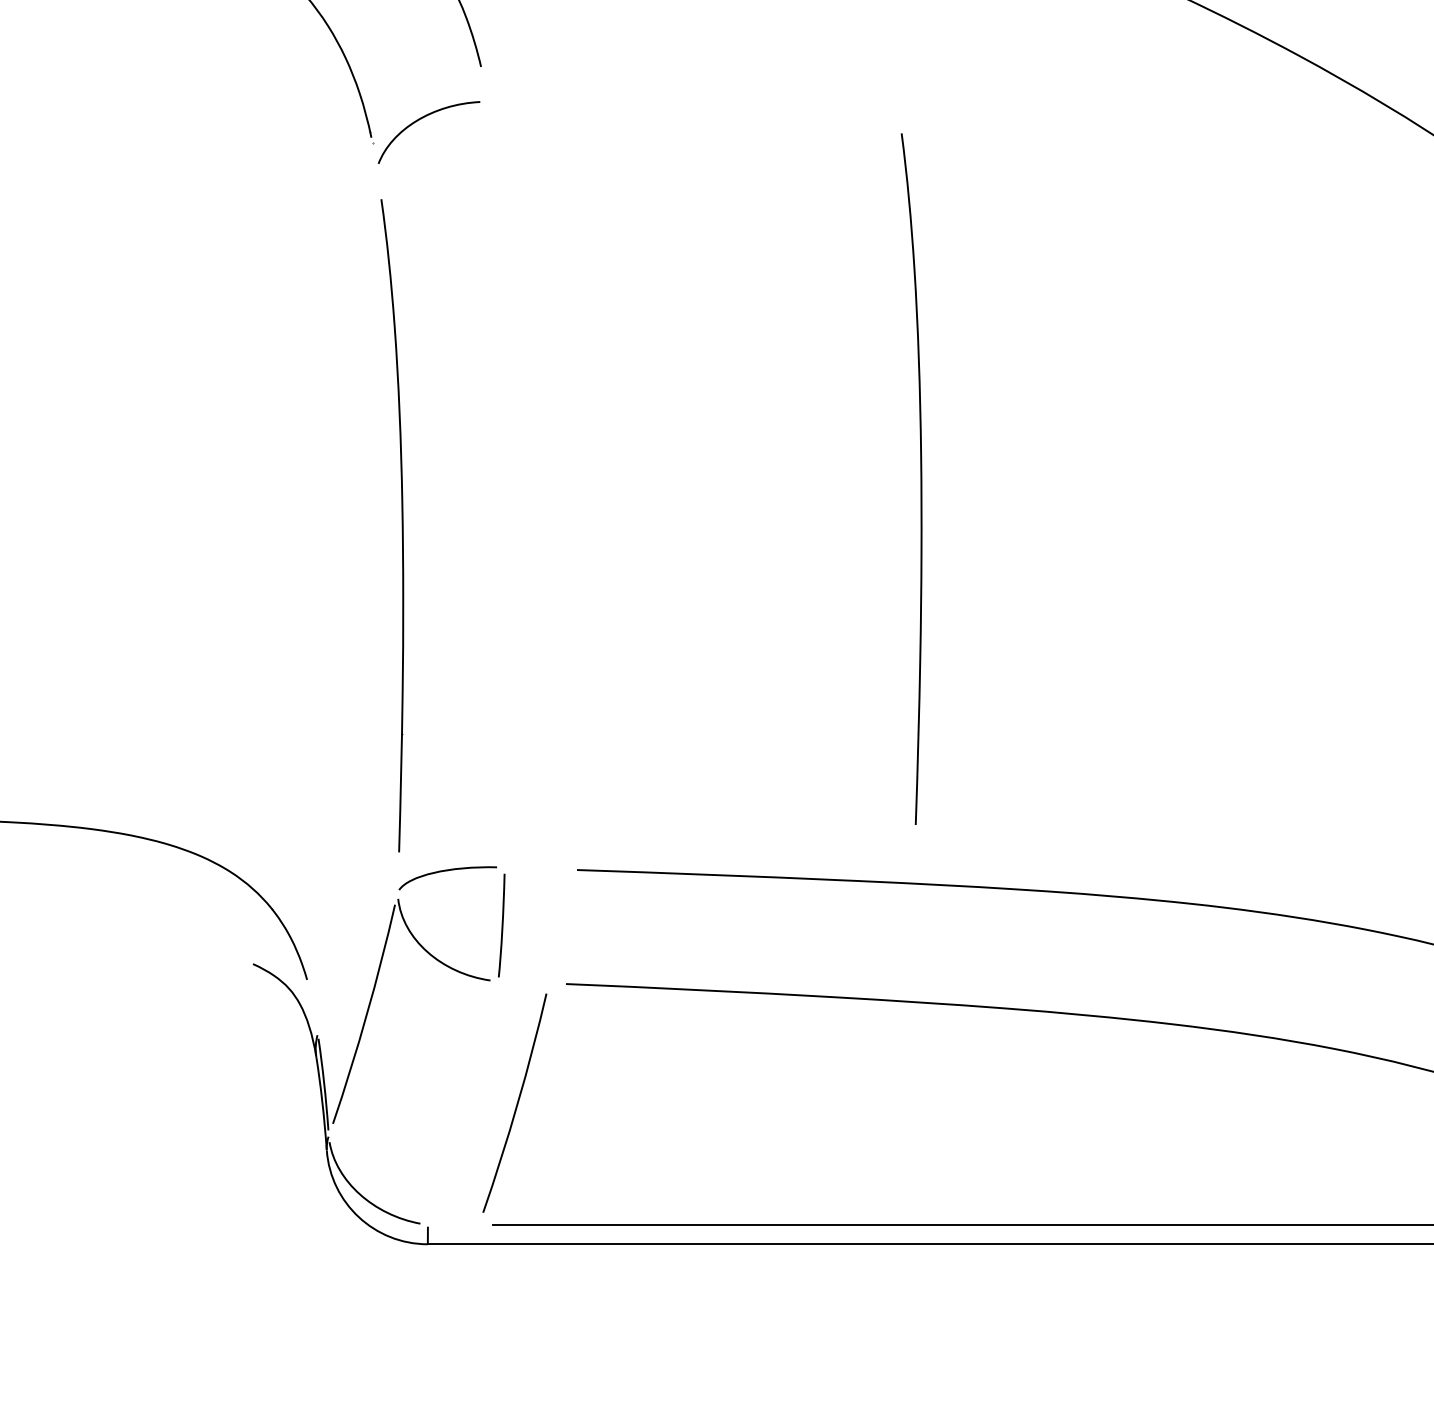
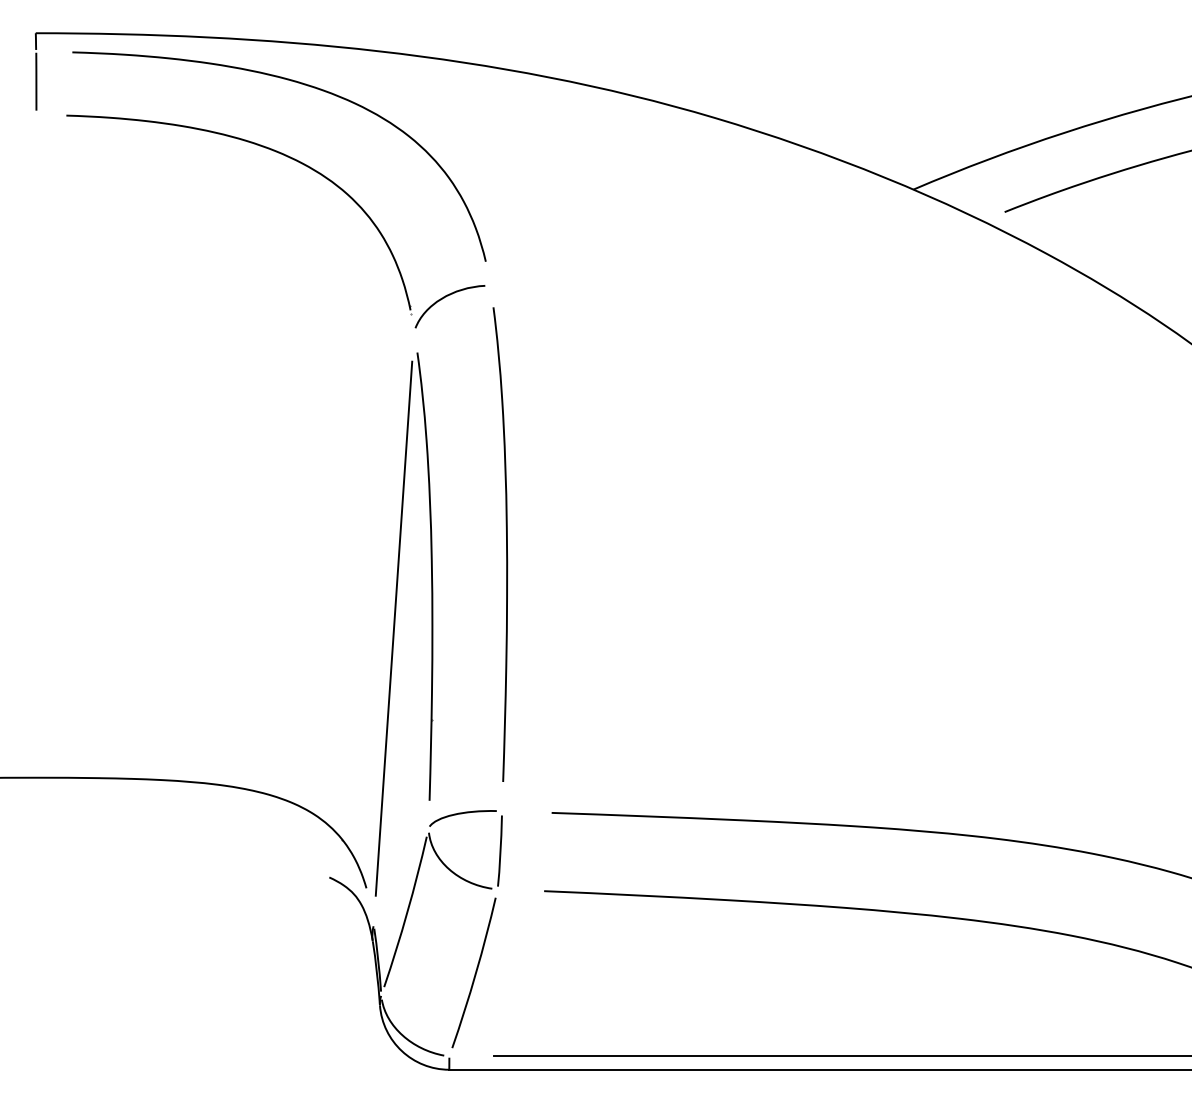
curve: (920, 478) -> (506, 544), moved
line: (346, 601) -> (393, 628), added
curve: (515, 1104) -> (474, 973), moved

